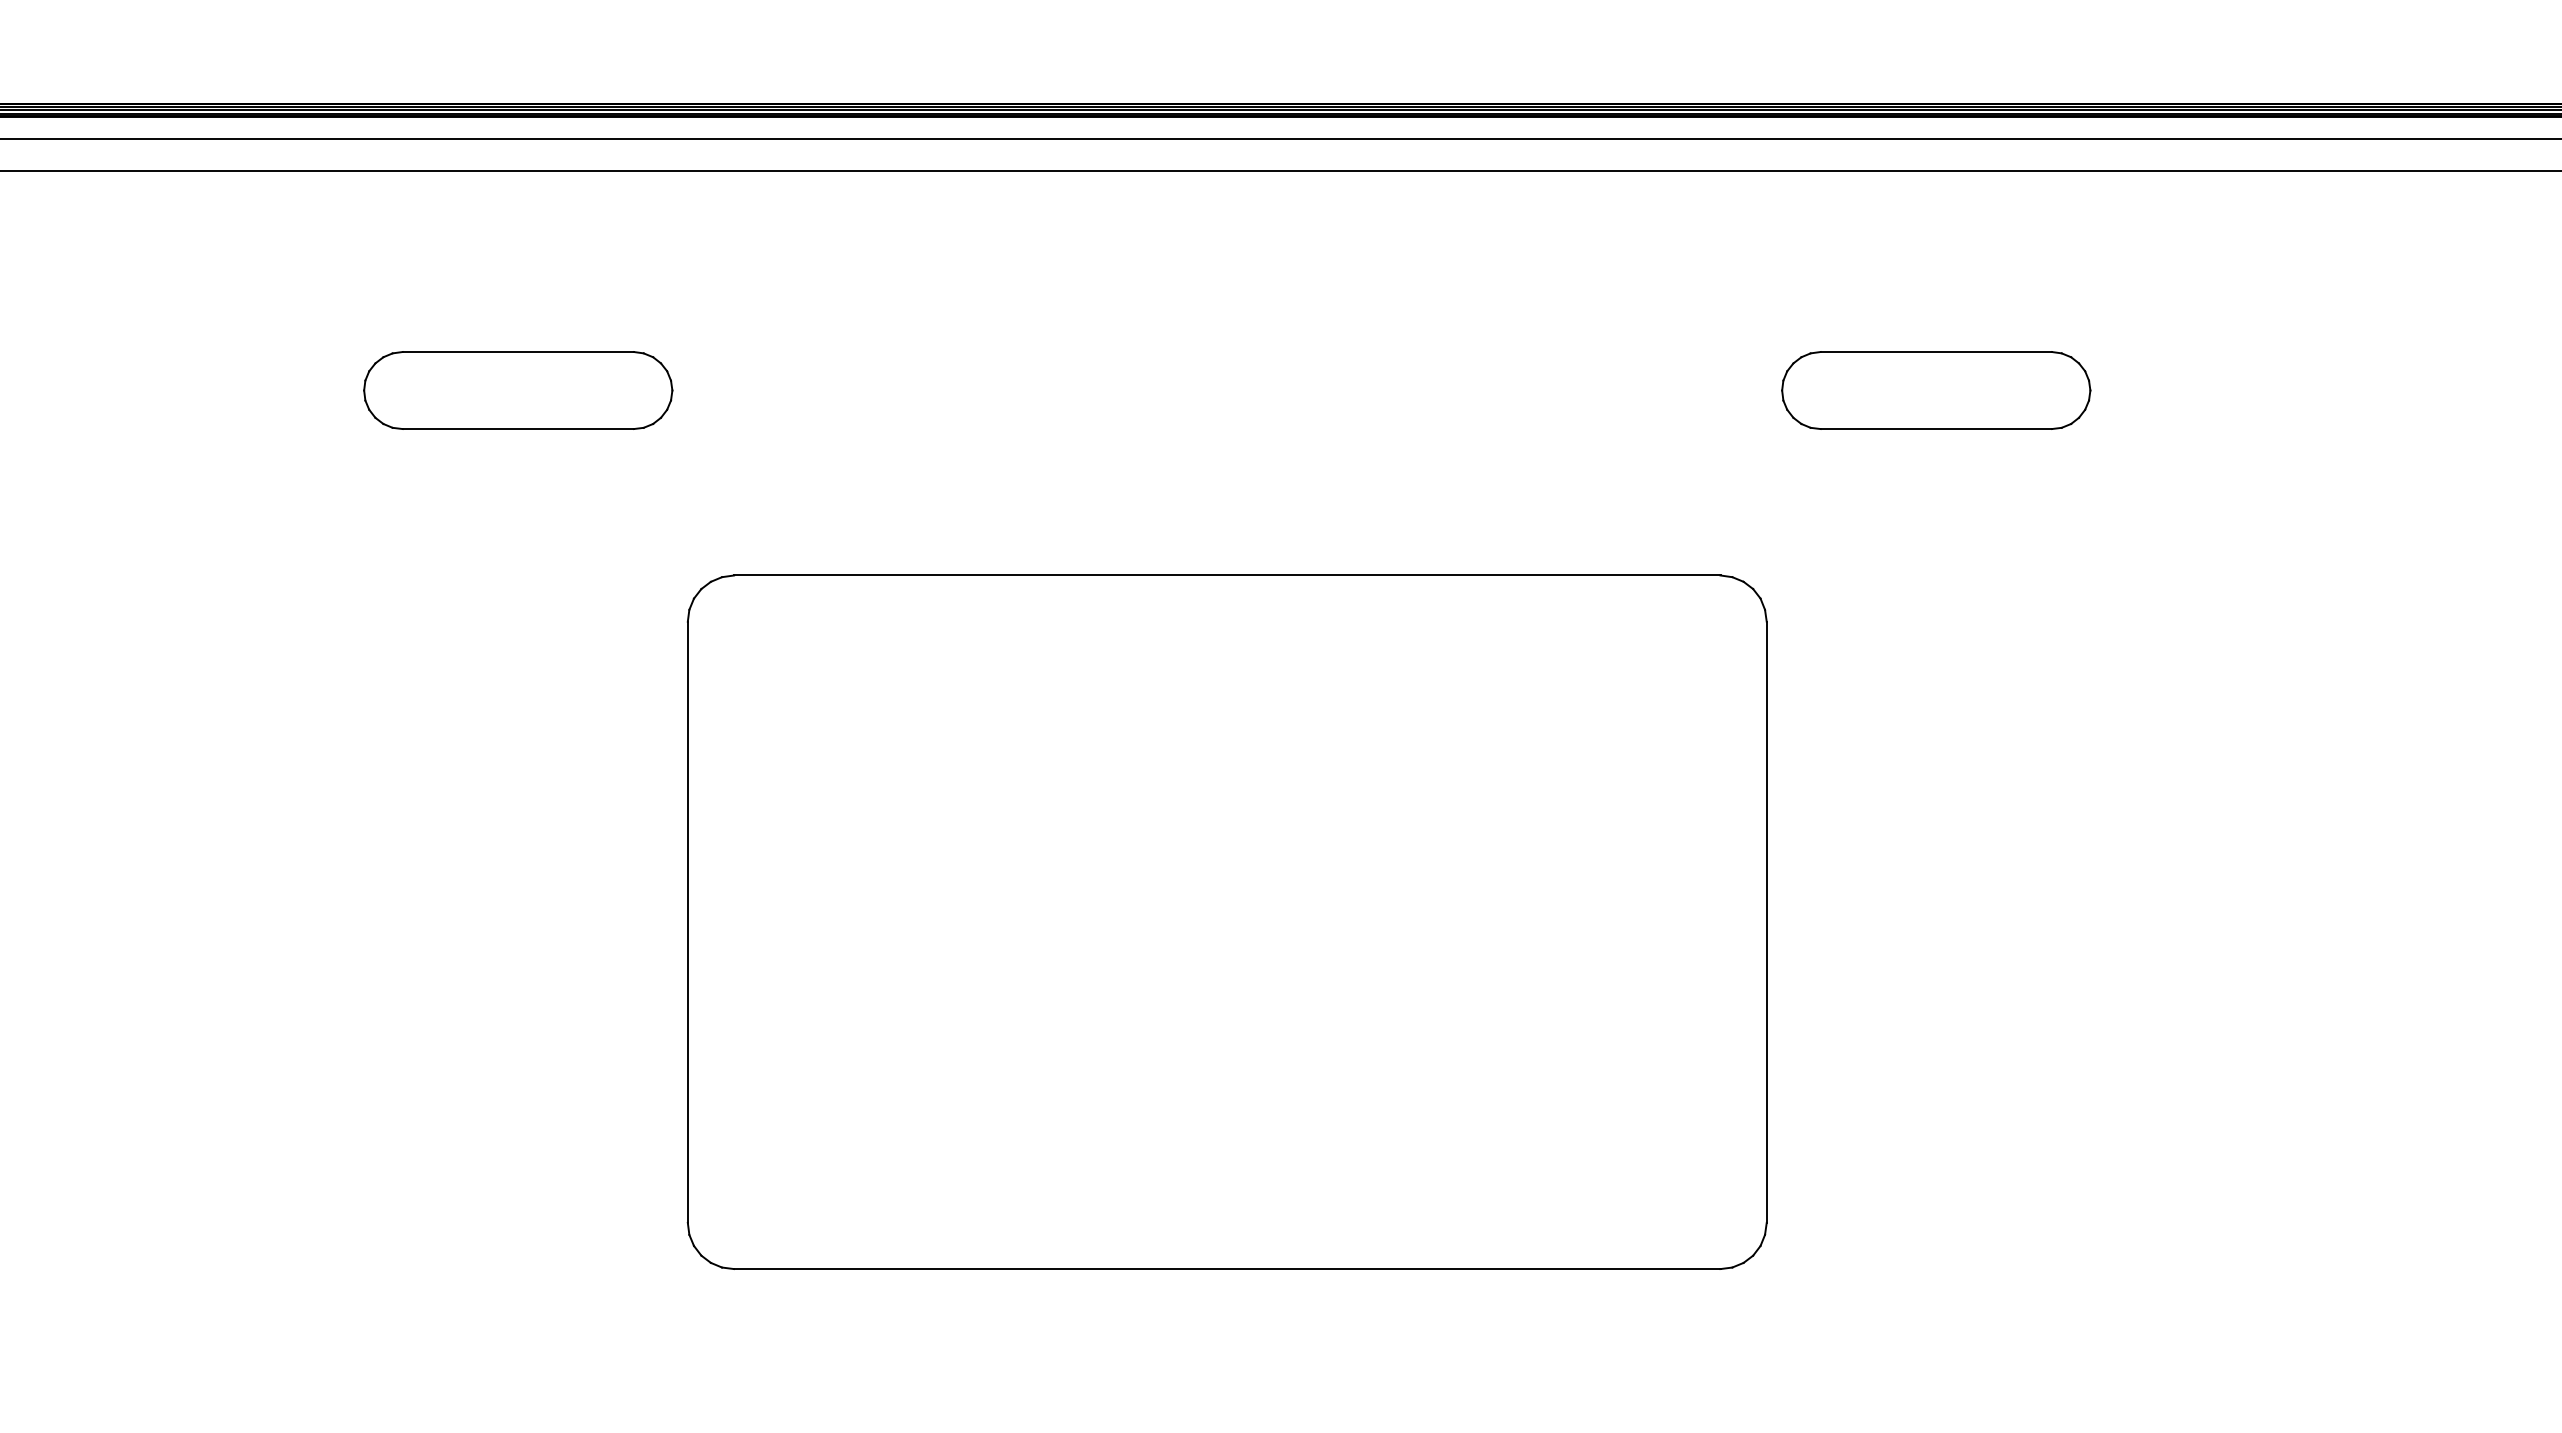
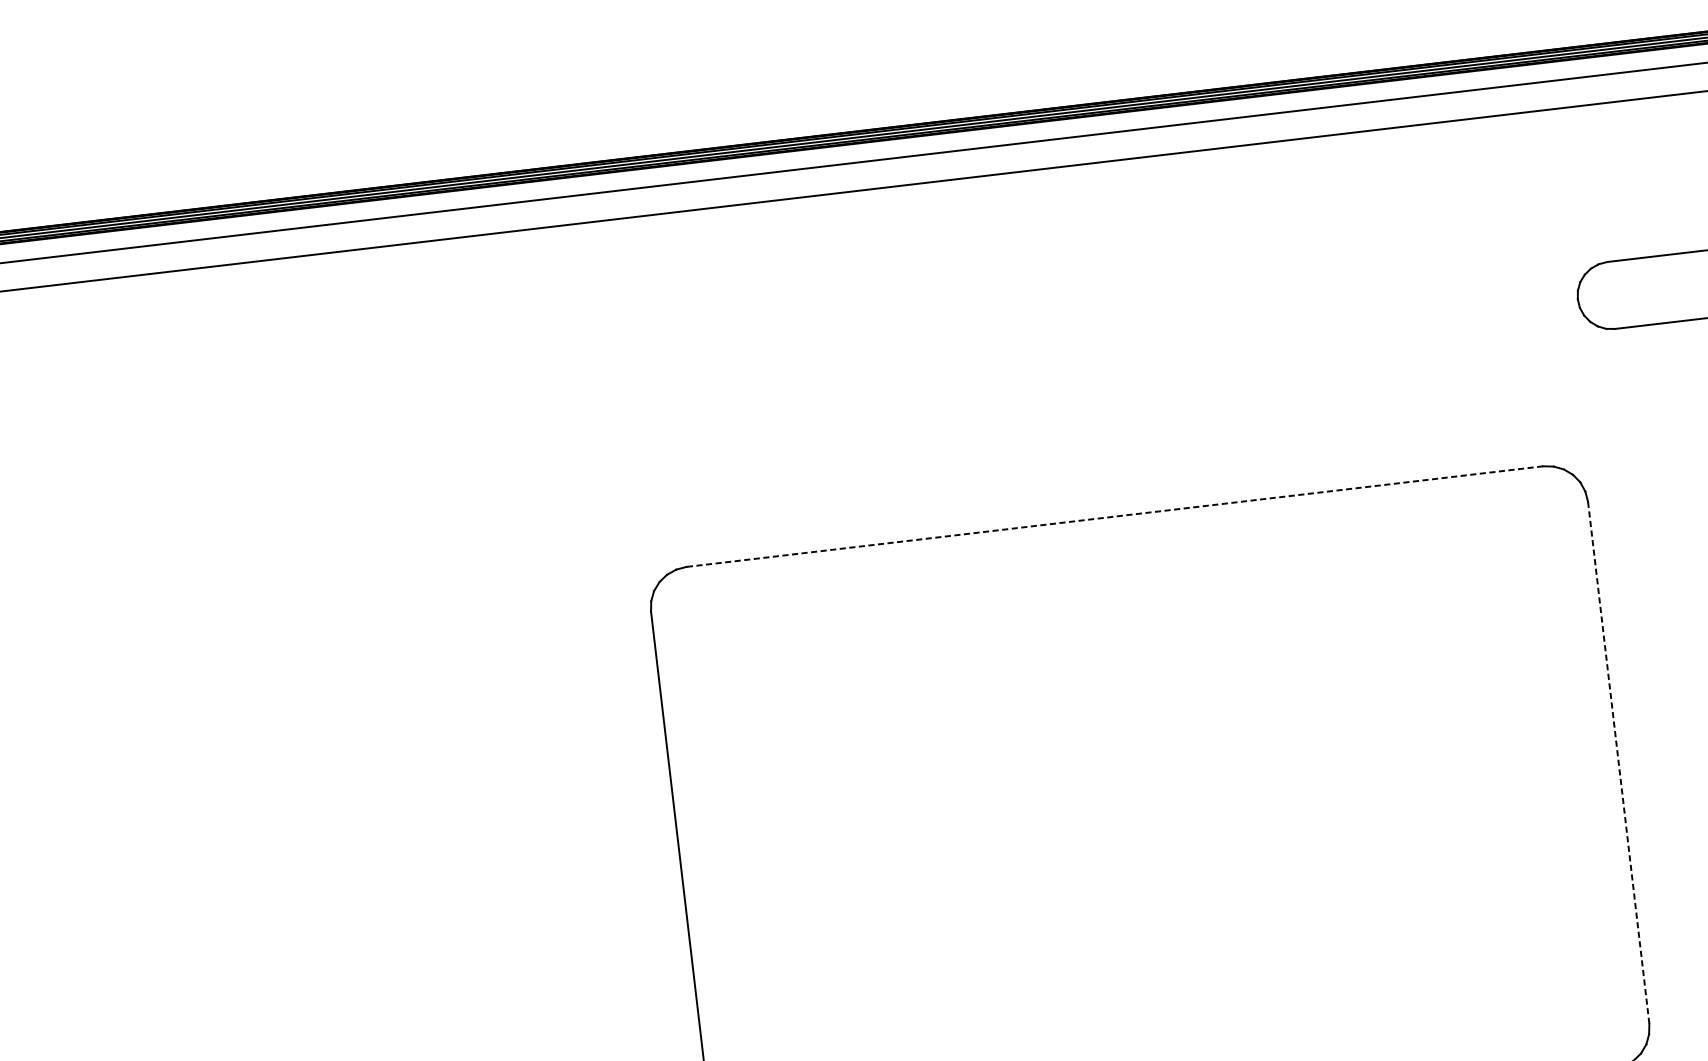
part: (518, 390) -> (480, 428), removed
line: (1226, 575) -> (1114, 516), solid -> dashed
line: (1766, 922) -> (1618, 762), solid -> dashed

